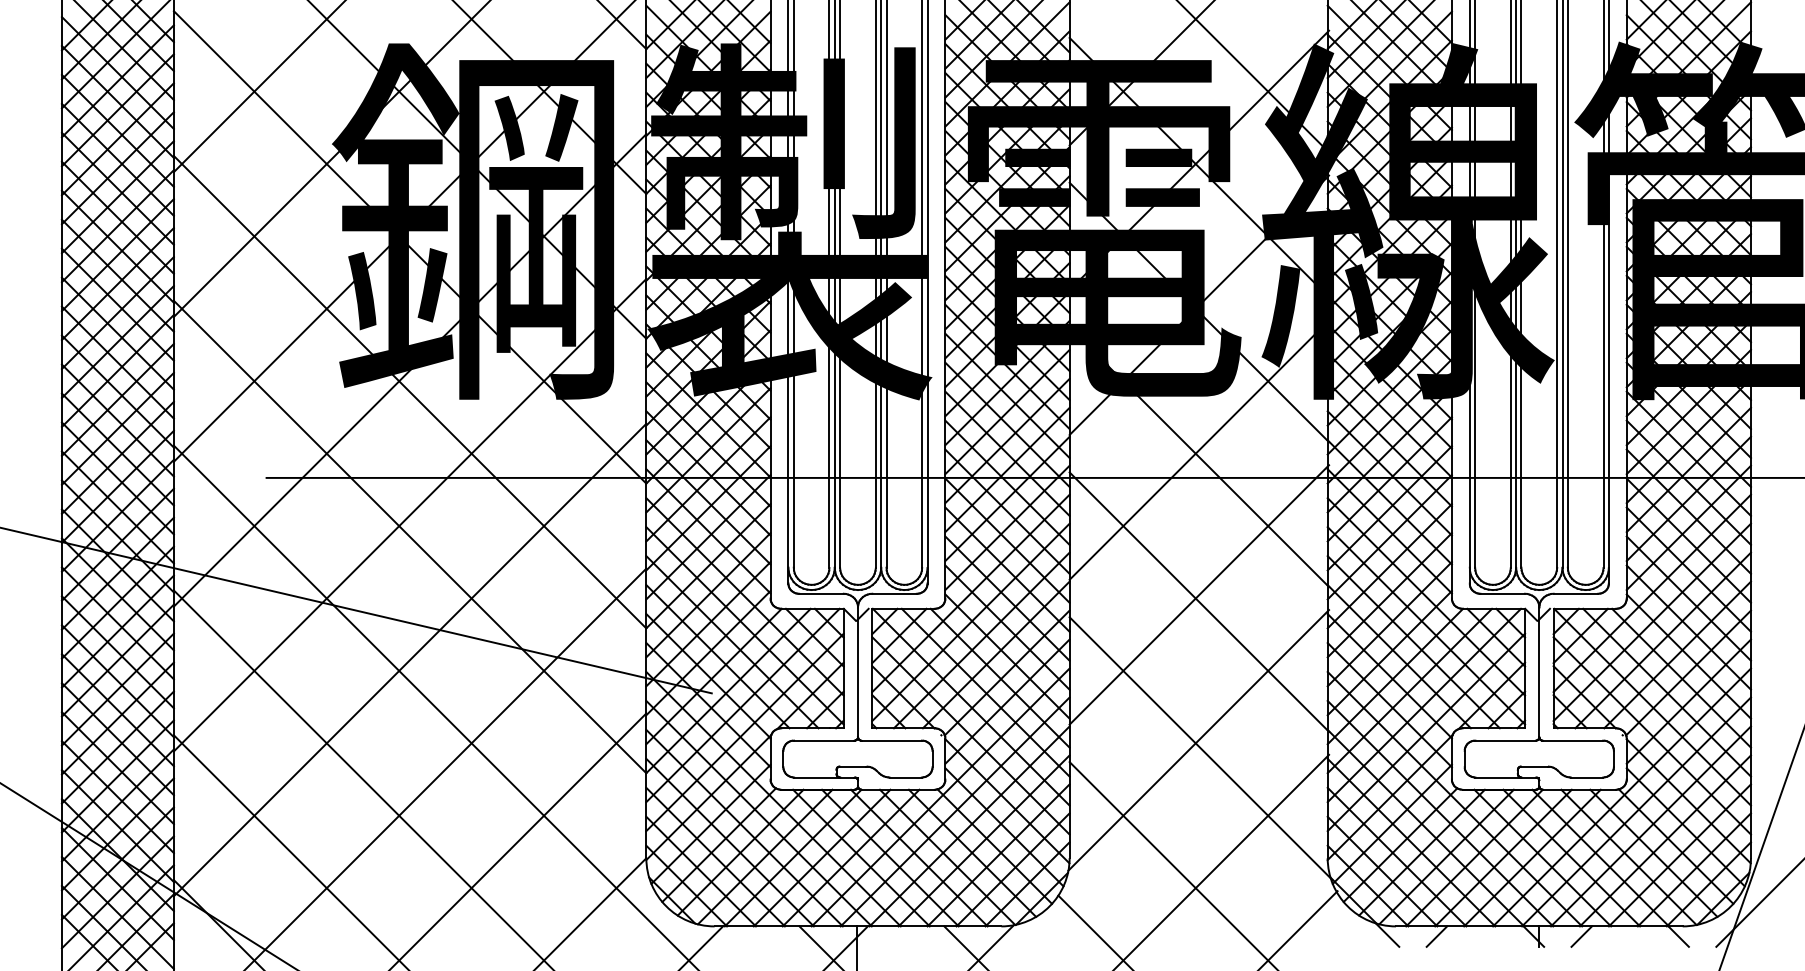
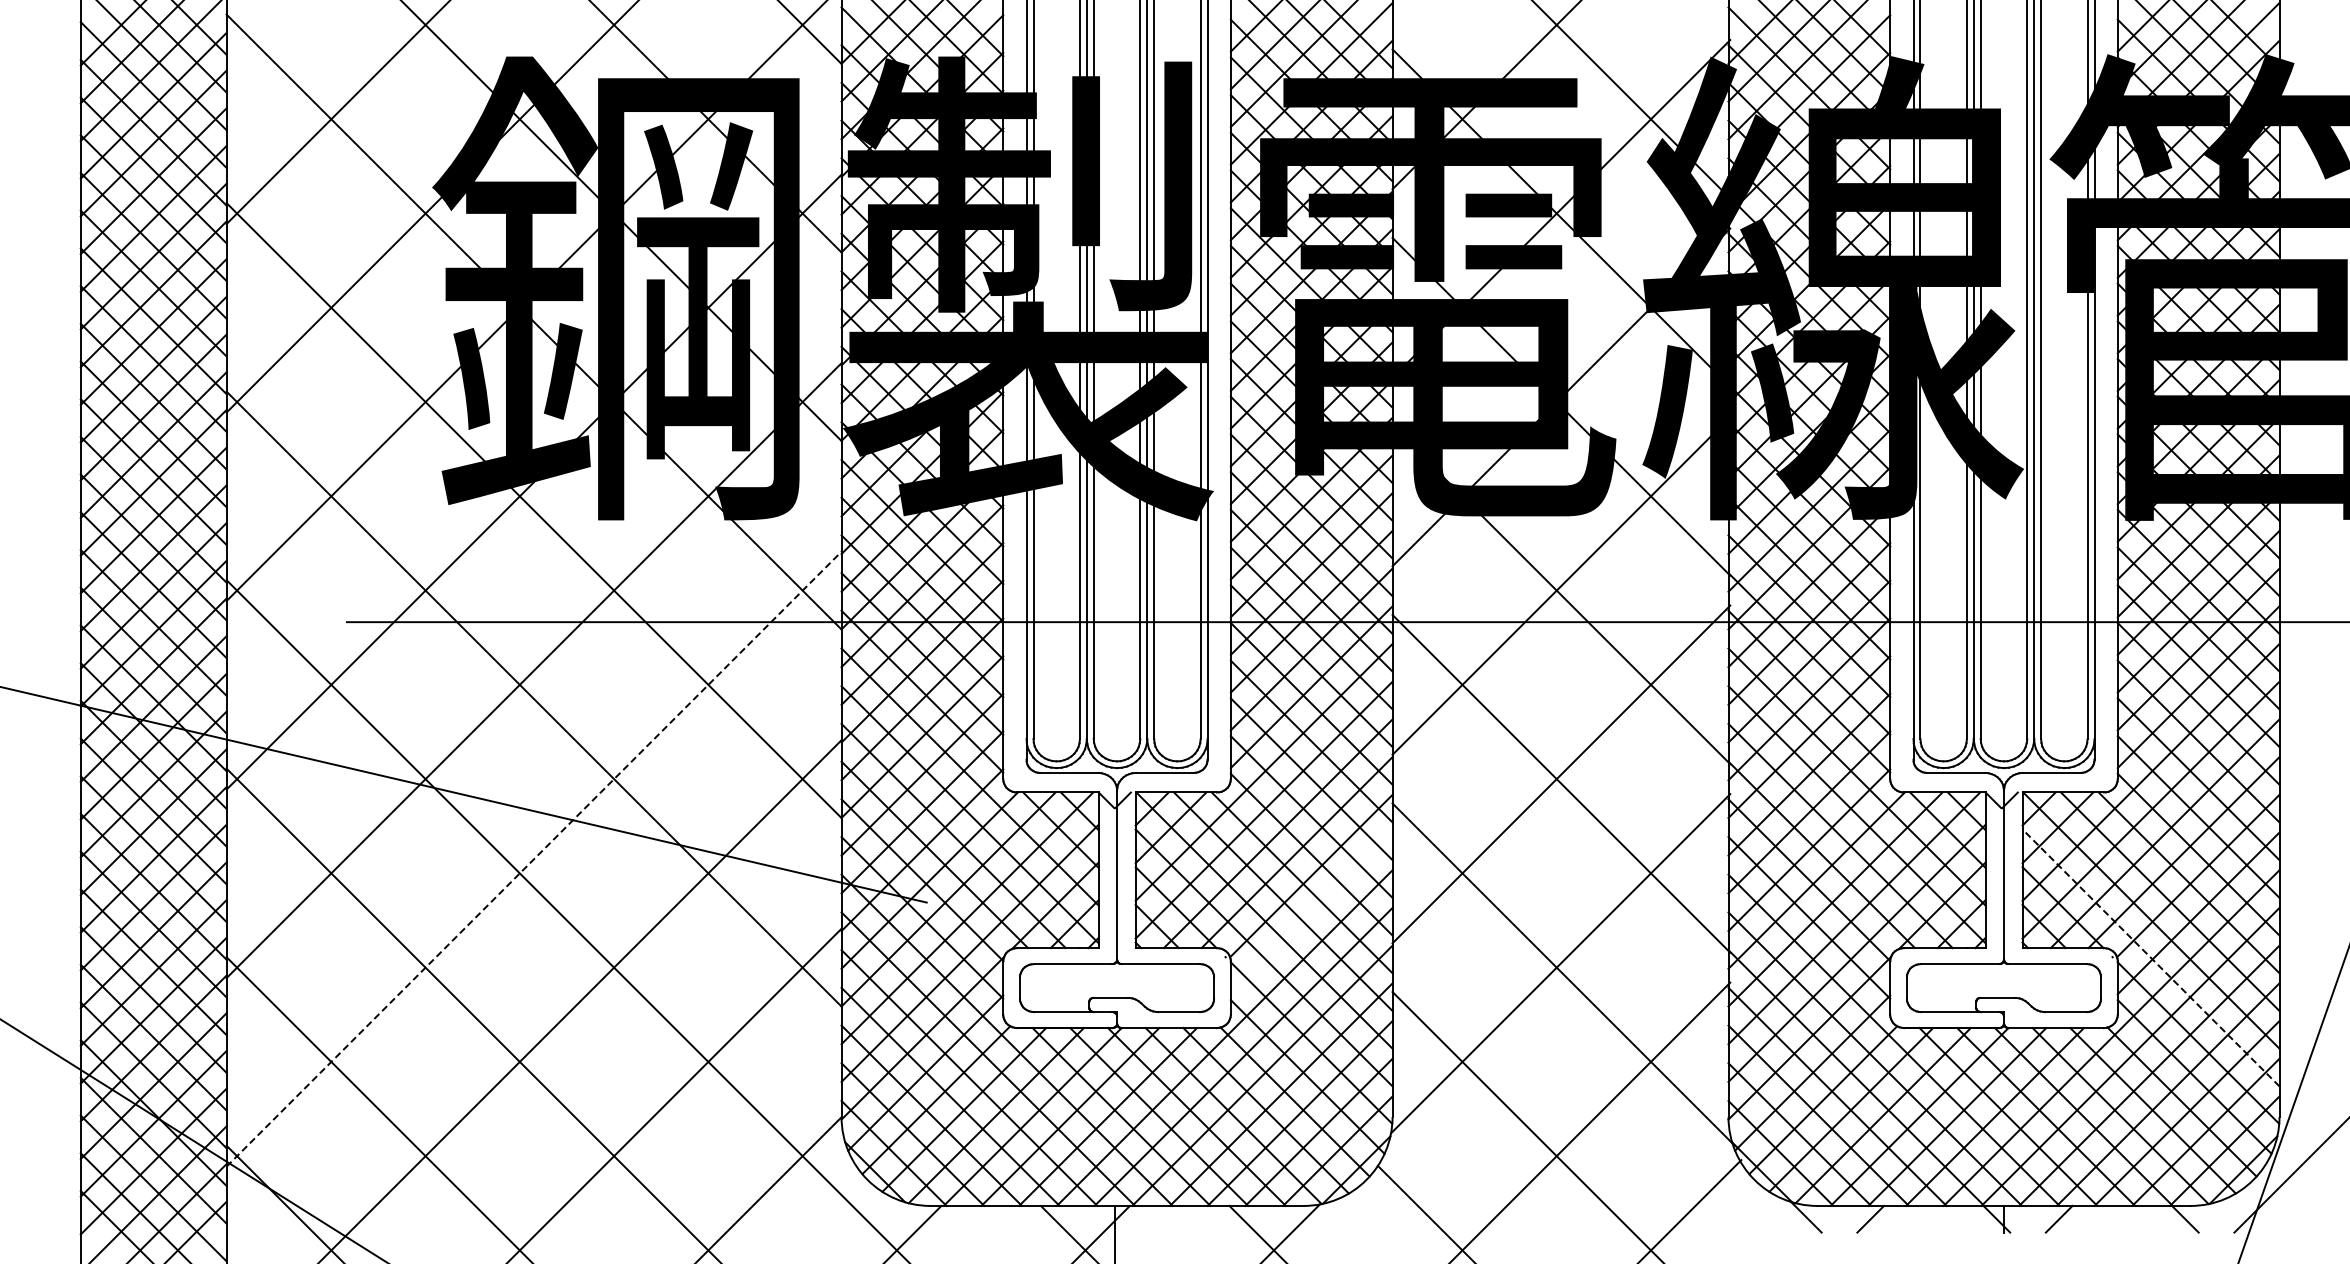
line: (410, 660) -> (534, 859), solid -> dashed
line: (1007, 701) -> (1311, 913), removed
line: (1652, 735) -> (2151, 957), solid -> dashed

